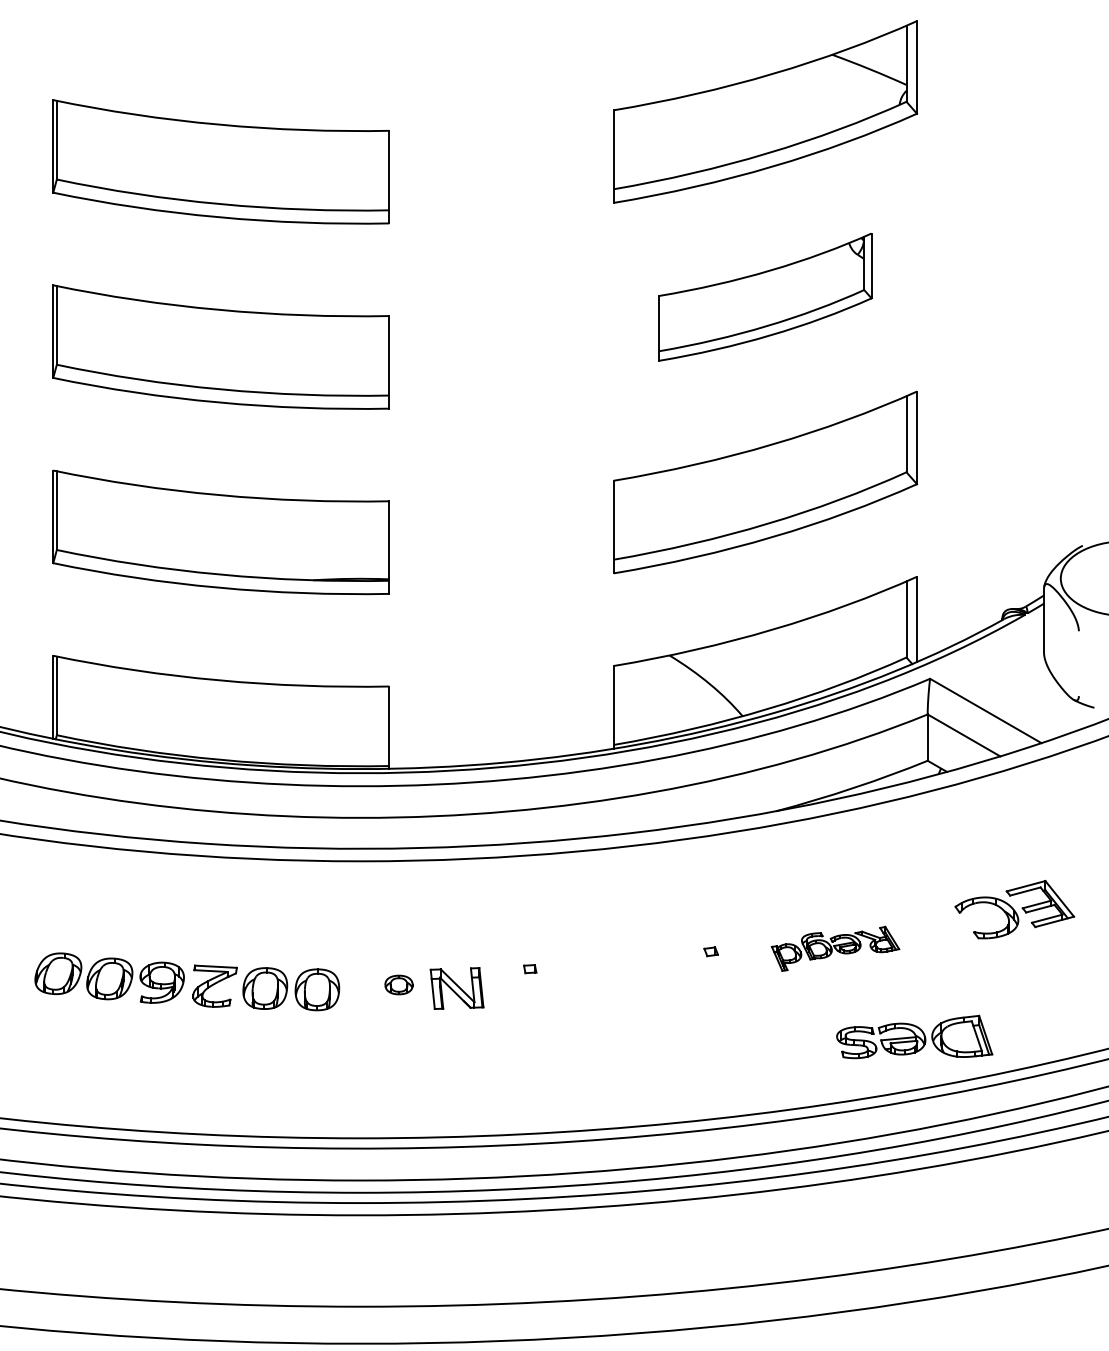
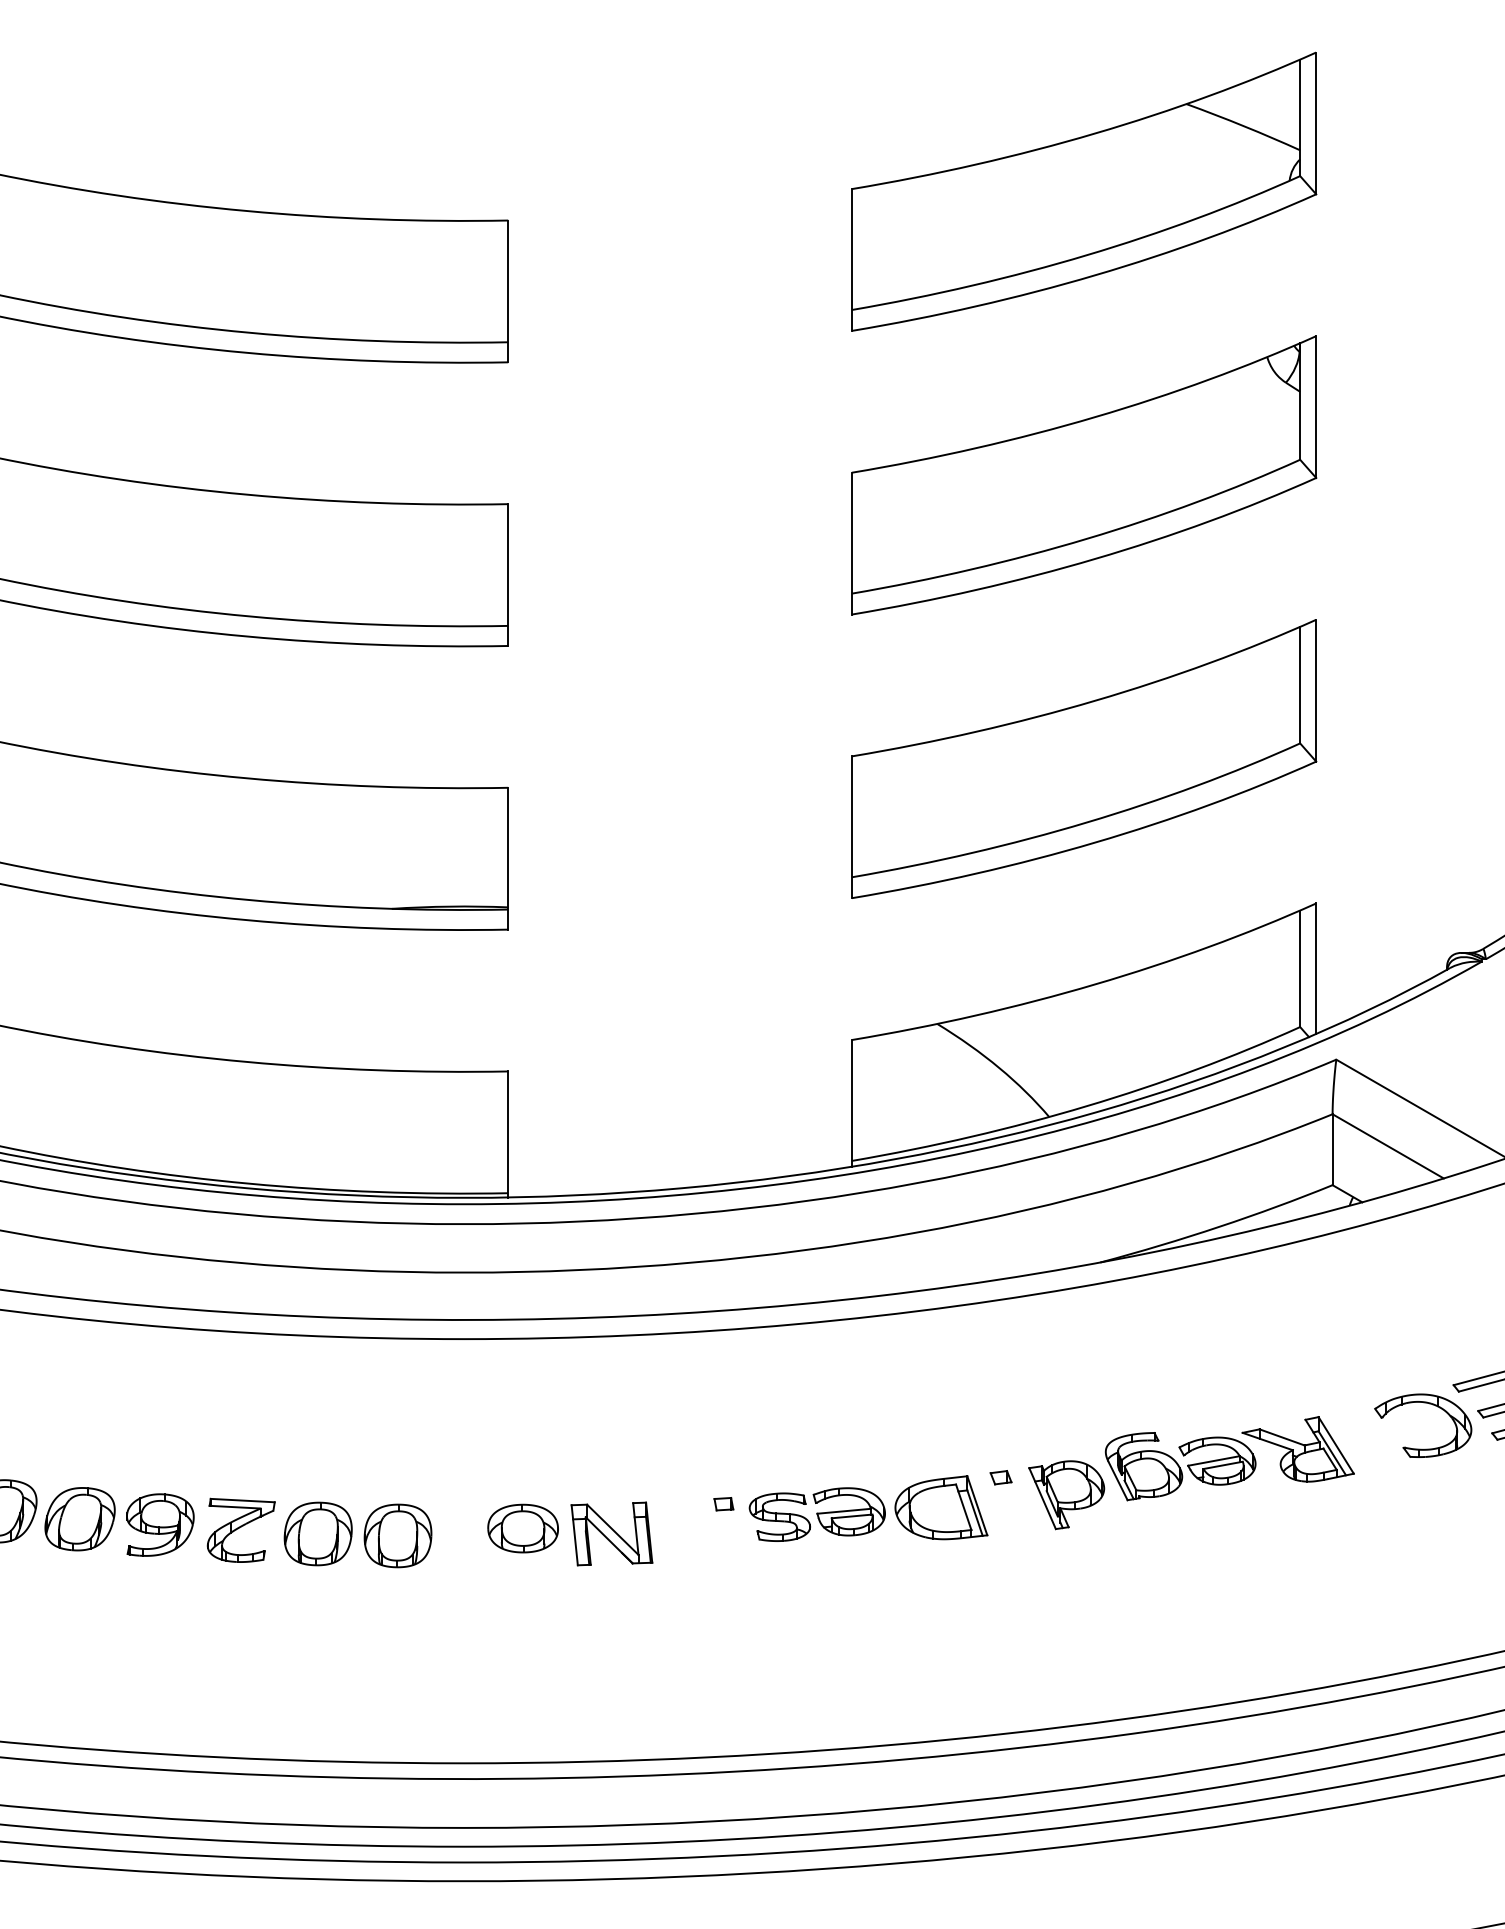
part: (765, 296) -> (1084, 474), size x1.43
part: (835, 948) -> (1191, 1472), size x1.67
part: (398, 984) -> (522, 1527), size x1.67
part: (914, 1036) -> (868, 1507), moved

